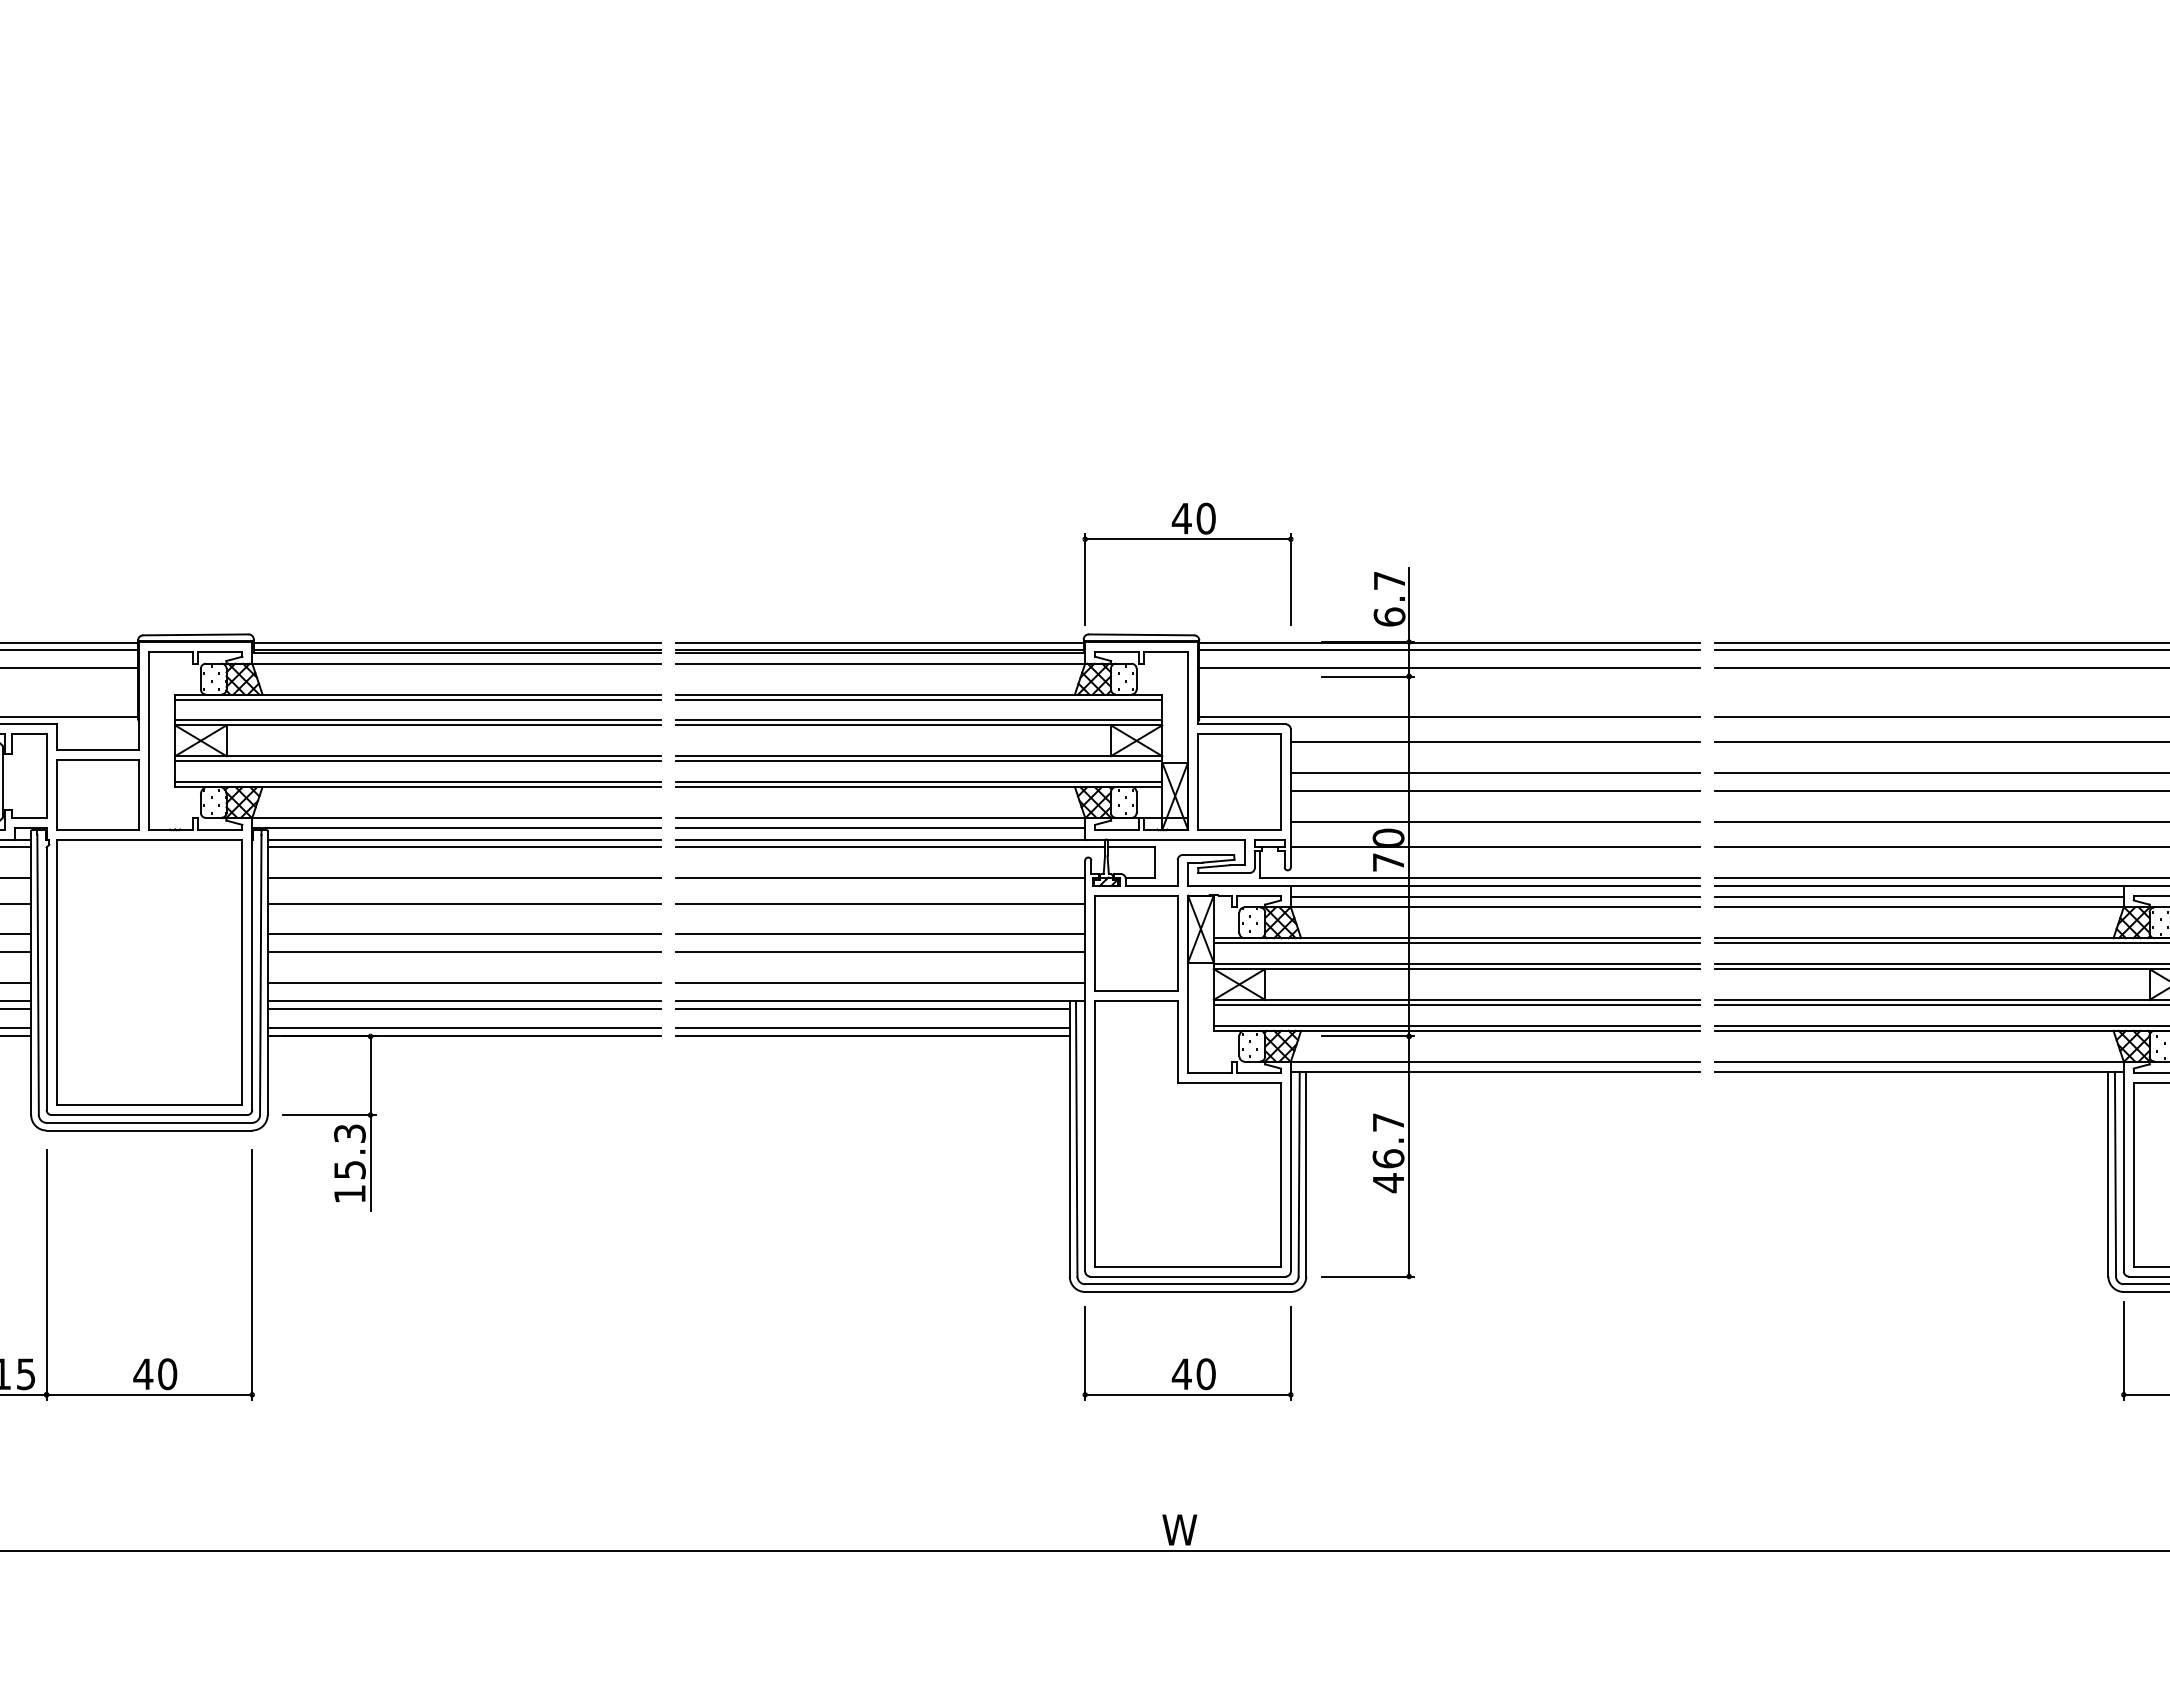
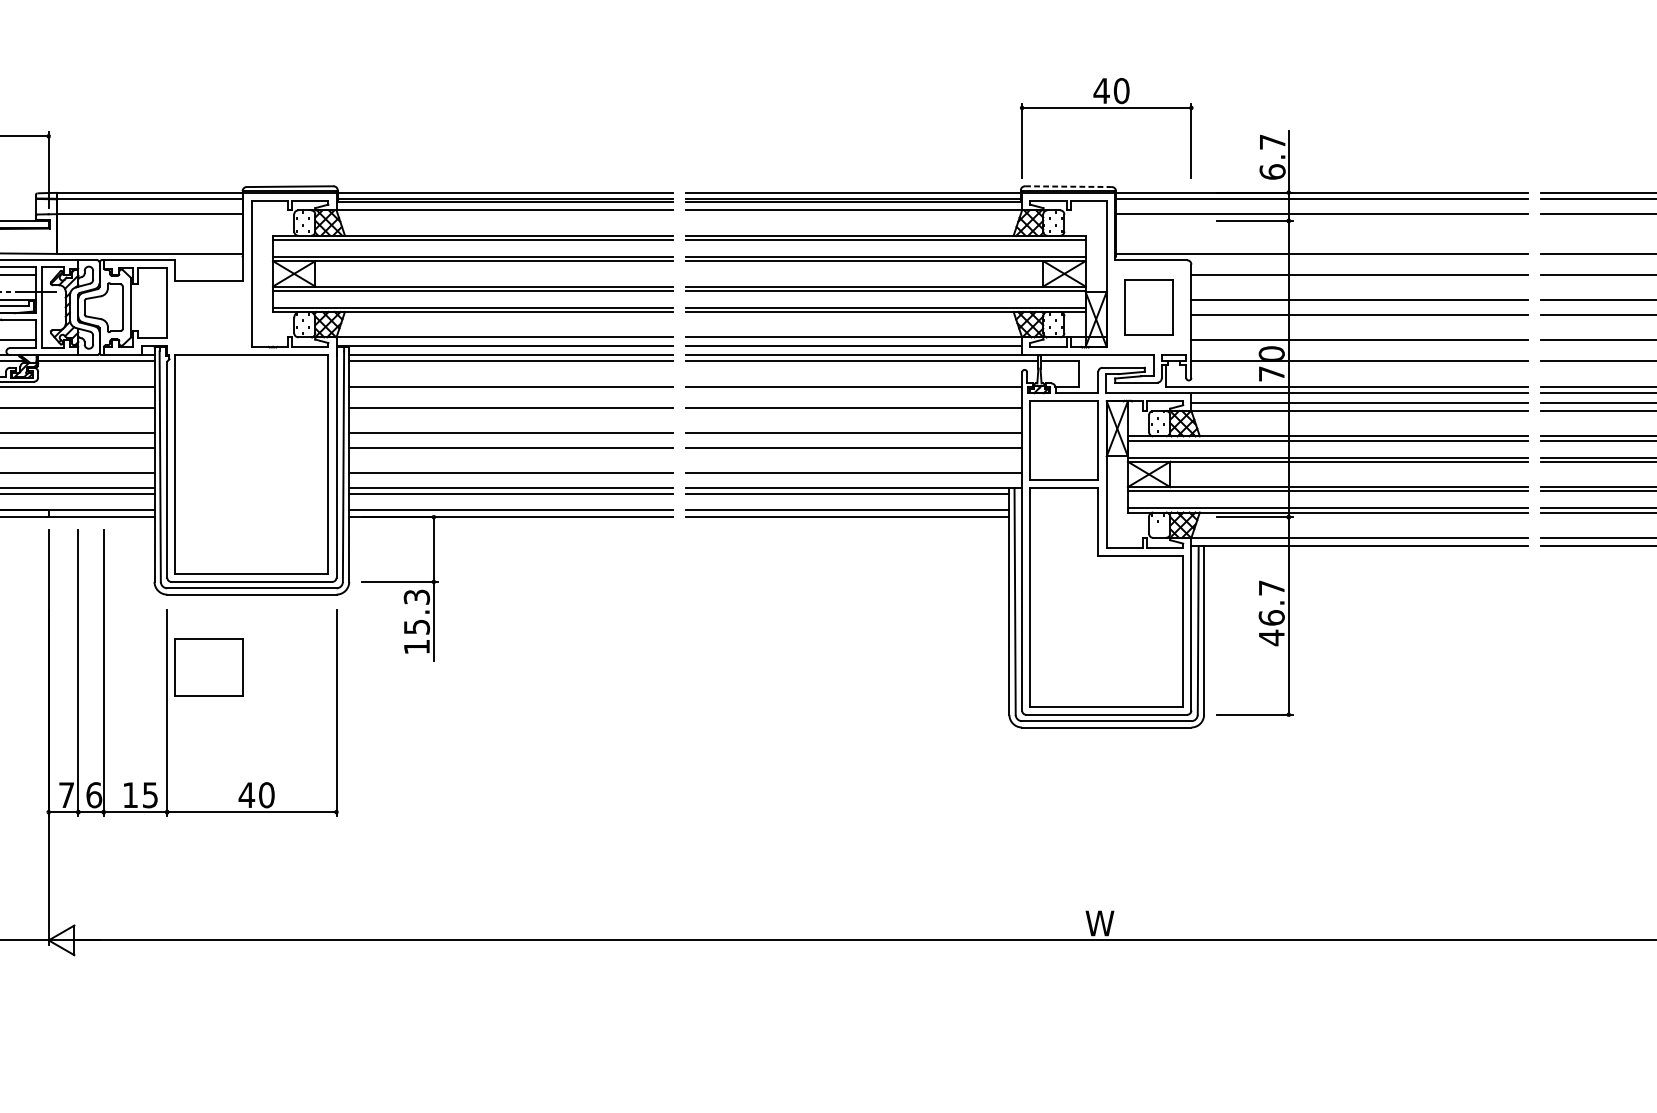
line: (1141, 634) -> (1068, 186), solid -> dashed
part: (1239, 781) -> (1149, 307), size x0.7
part: (97, 794) -> (209, 667), moved
part: (1187, 1353) -> (1106, 778), removed

